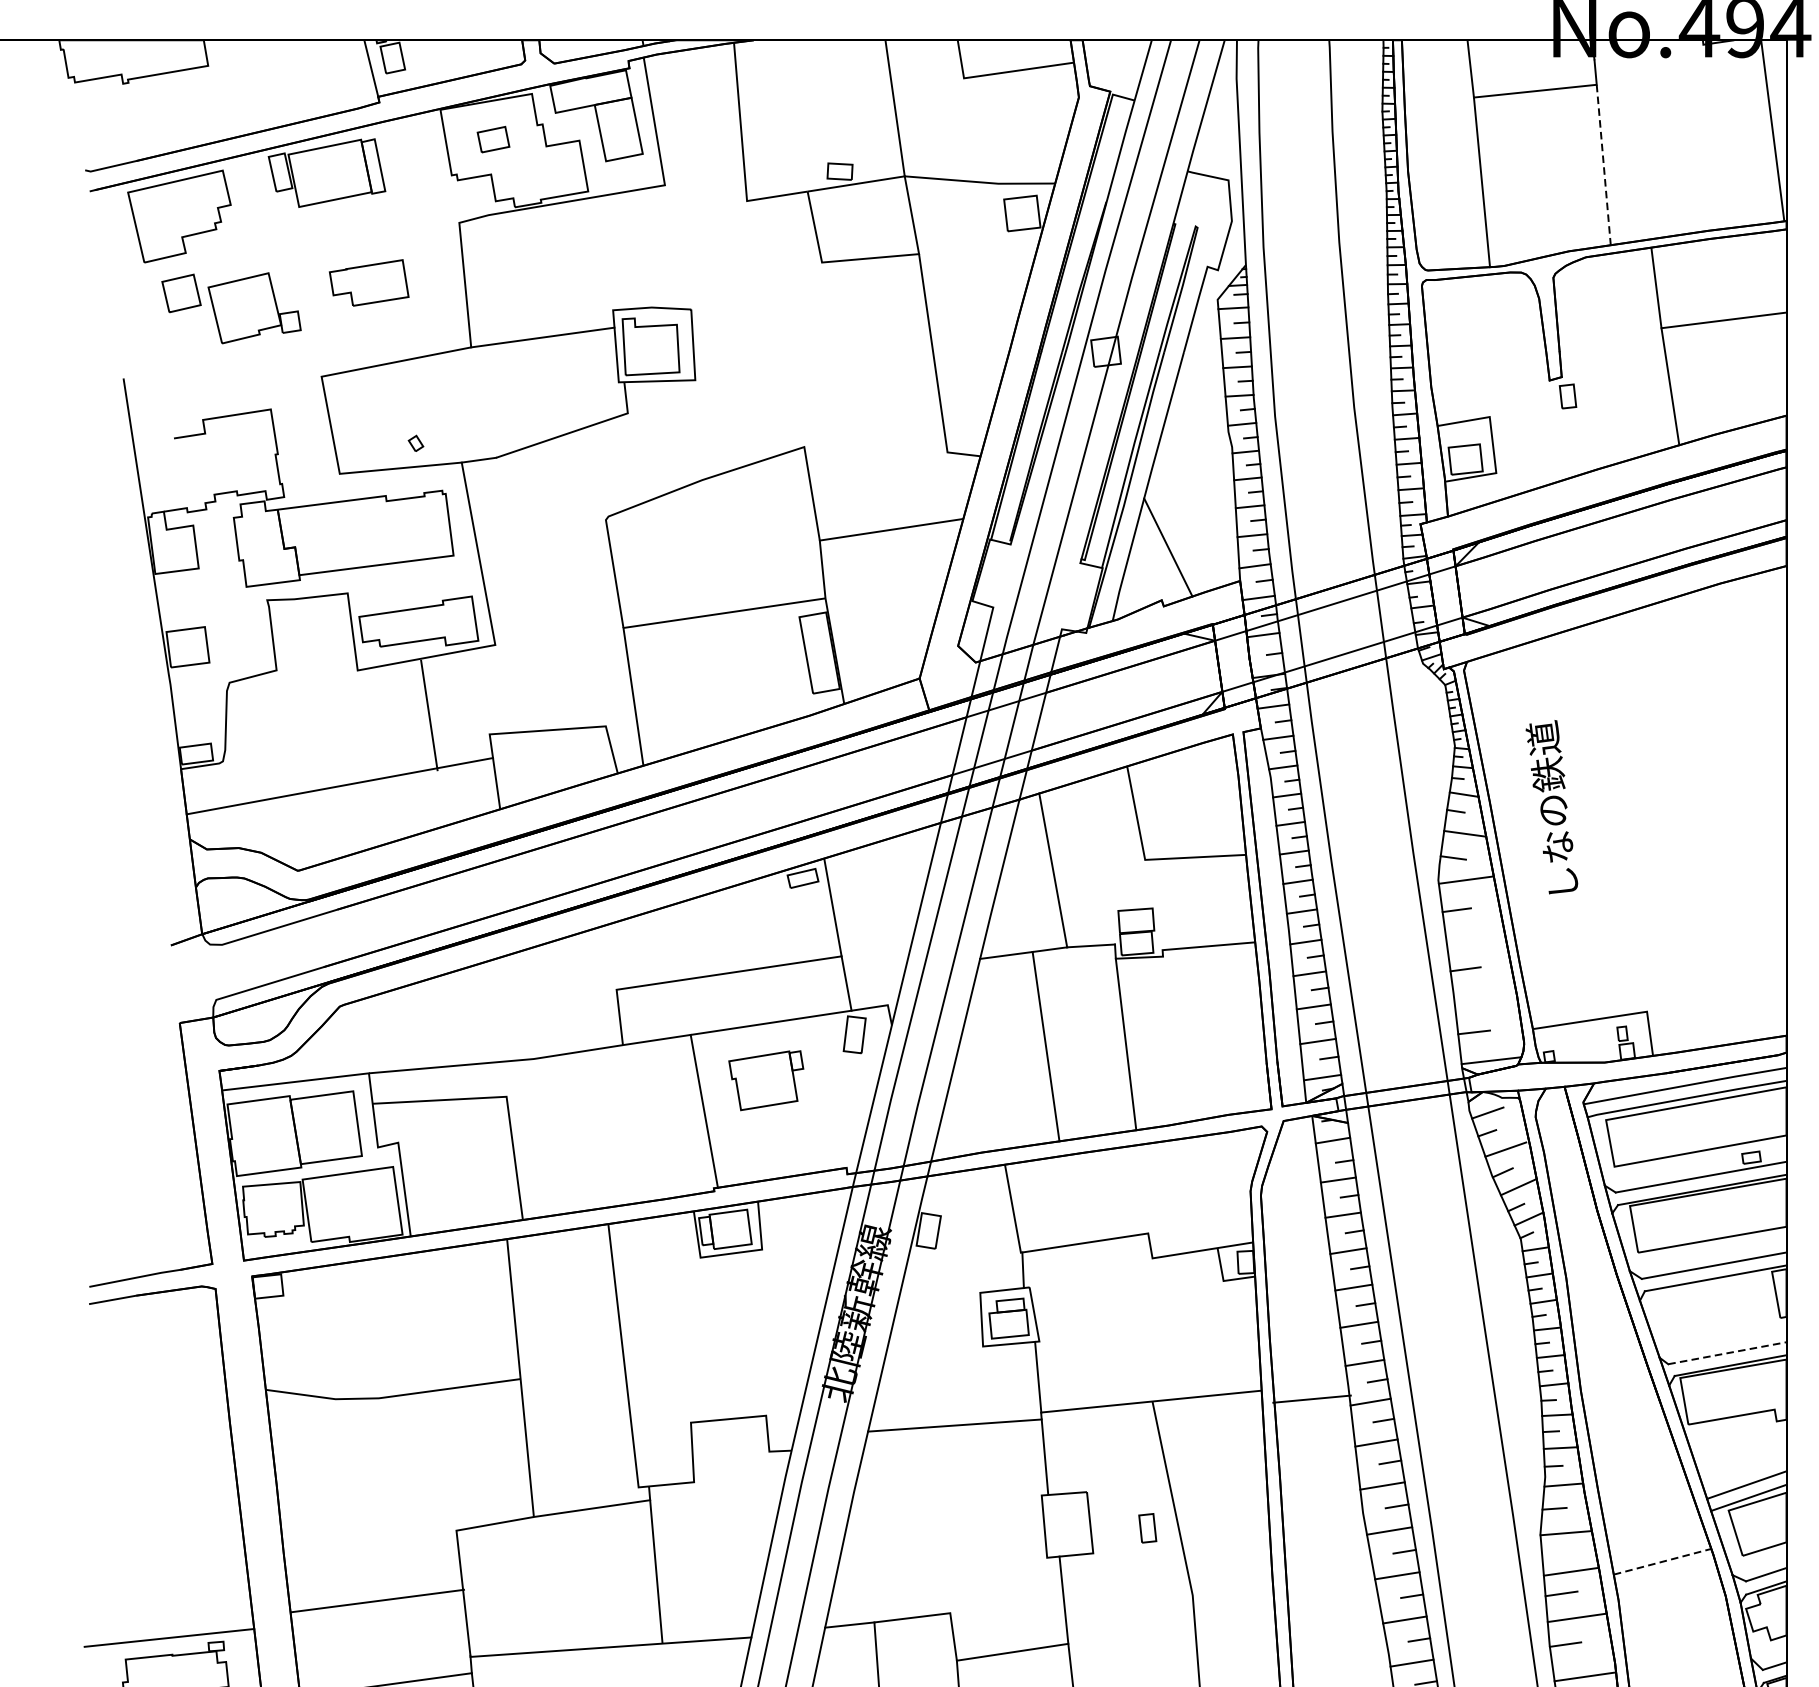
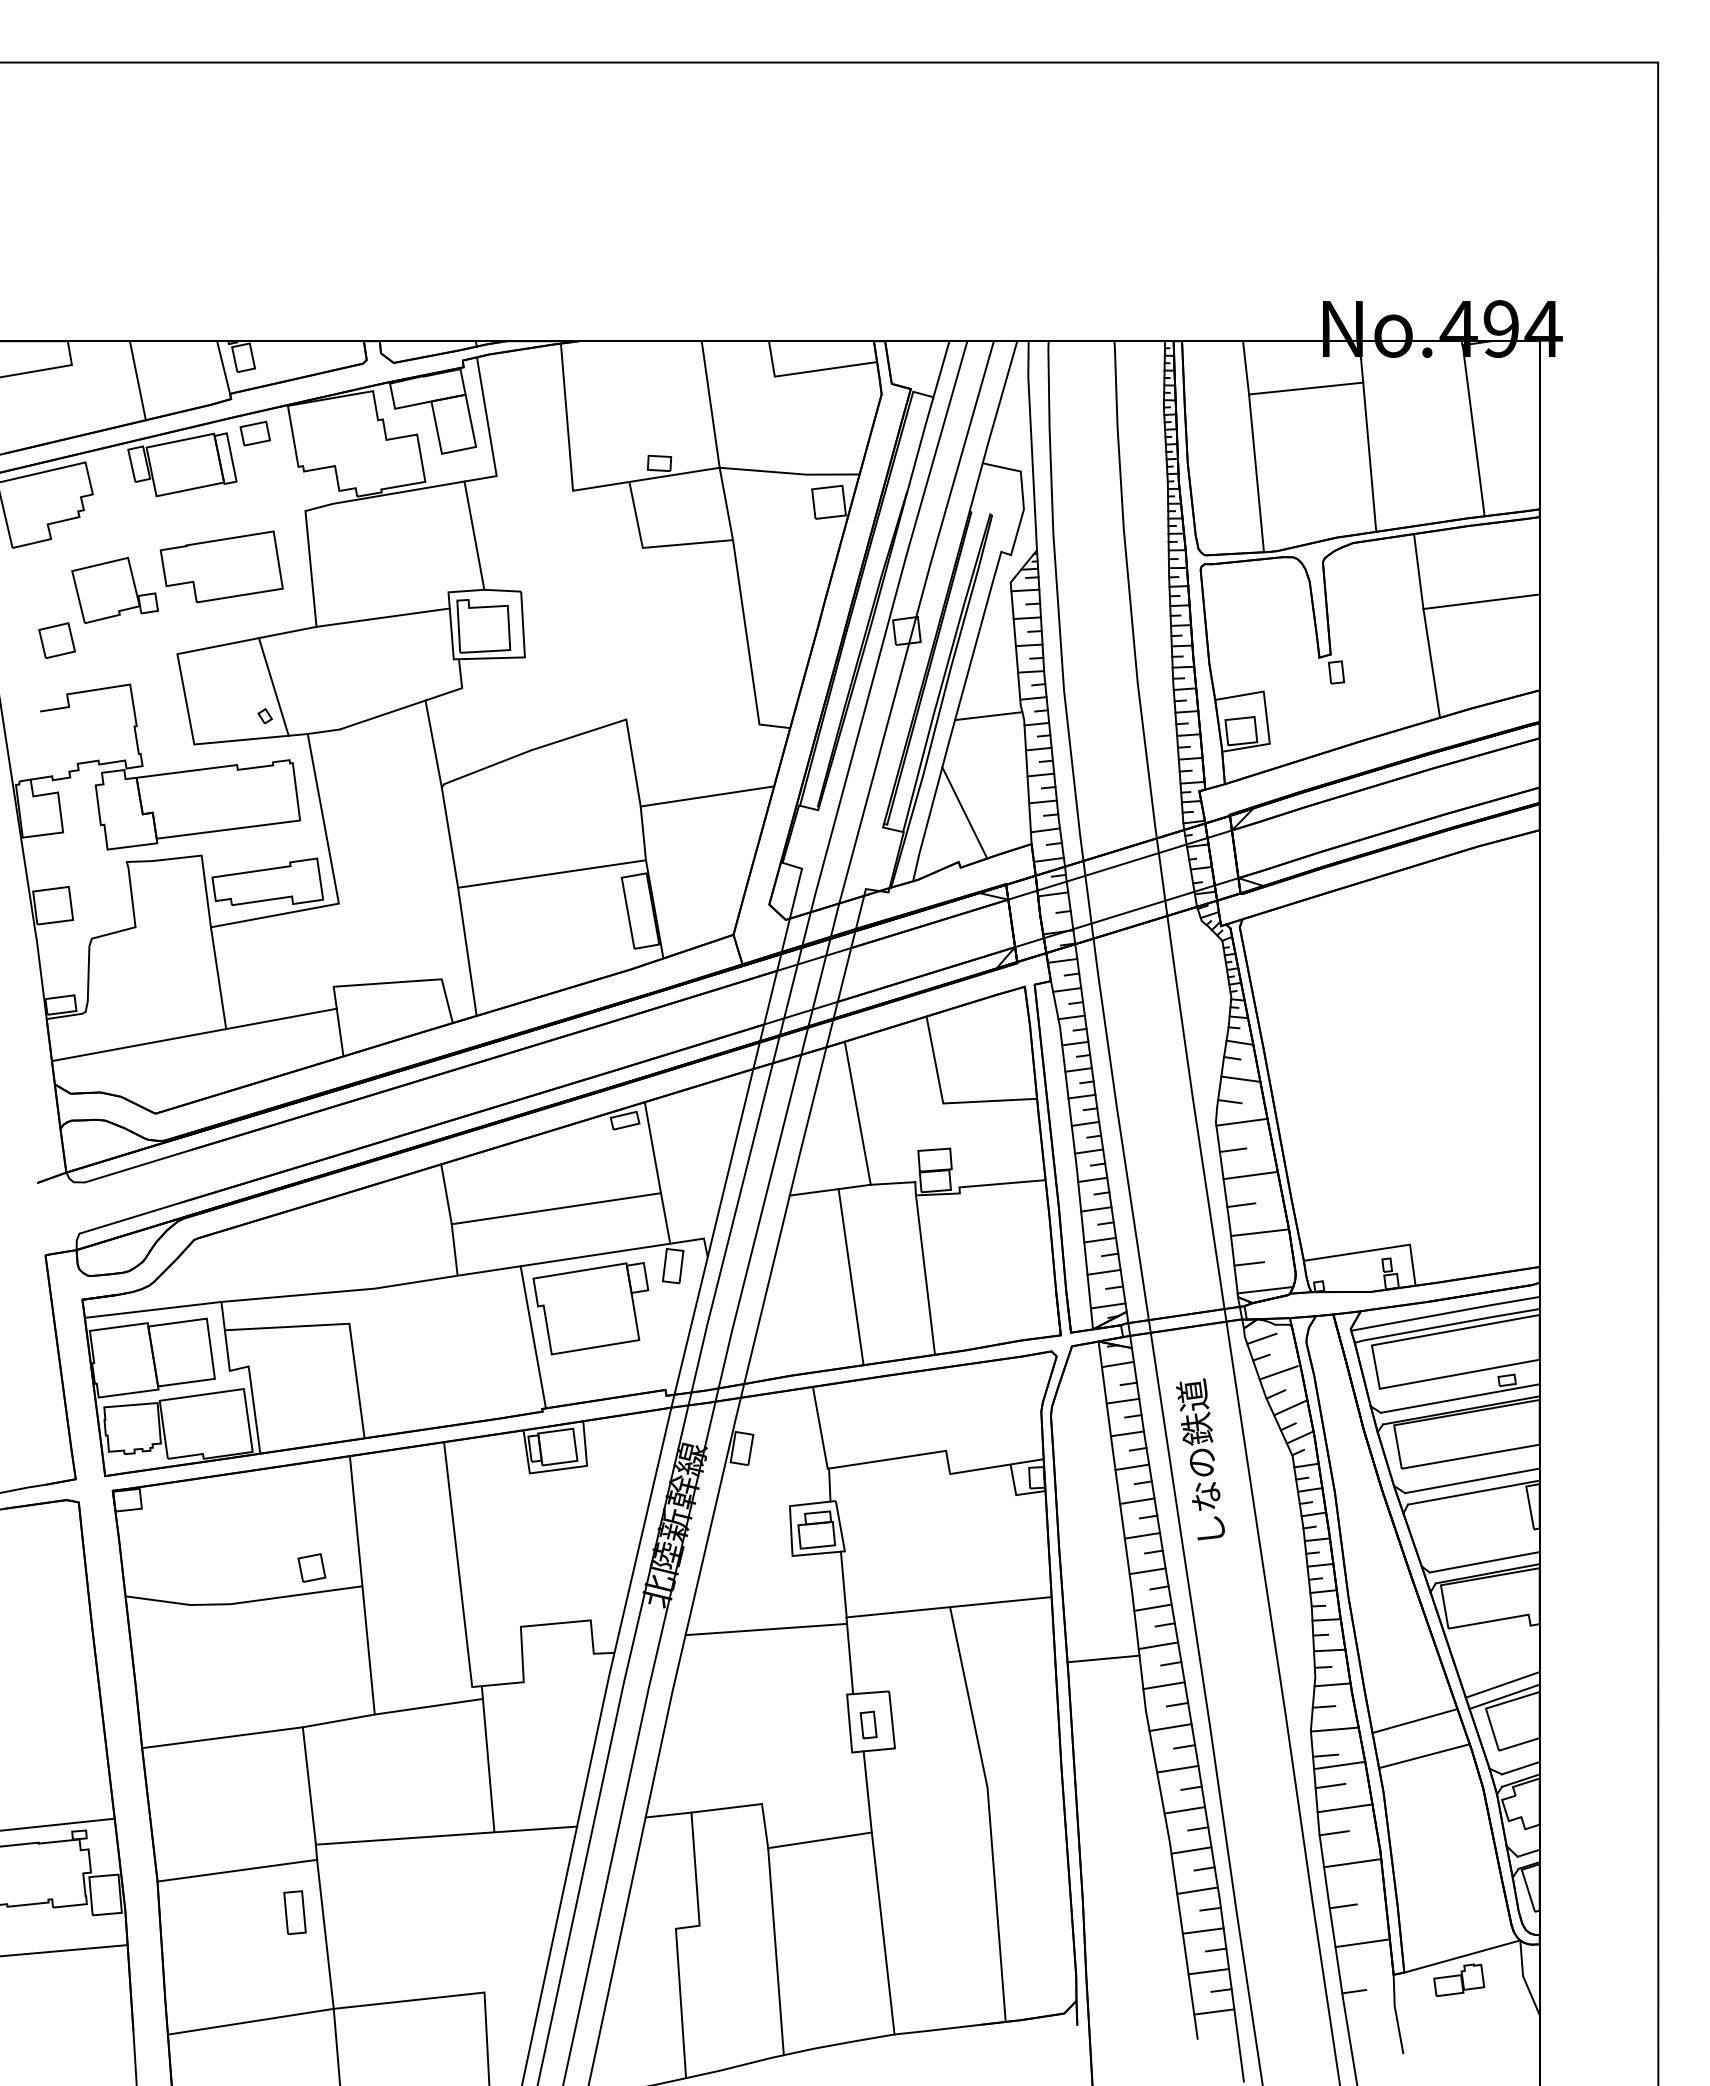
line: (278, 82) -> (137, 380), added
line: (1772, 128) -> (1473, 430), moved
part: (492, 139) -> (254, 433), moved
line: (1603, 165) -> (1369, 457), dashed -> solid
line: (641, 249) -> (474, 535), added
part: (369, 282) -> (221, 566), size x1.67
part: (180, 293) -> (56, 640), moved
line: (424, 411) -> (273, 686), added
line: (1193, 443) -> (988, 716), added
line: (597, 472) -> (433, 743), added
line: (429, 715) -> (218, 978), moved
text: (1551, 807) -> (1200, 1459), moved
line: (1475, 937) -> (1250, 1175), added
line: (610, 957) -> (446, 1194), added
line: (1486, 998) -> (1260, 1232), added
part: (765, 1080) -> (590, 1308), size x1.67
line: (1727, 1353) -> (1484, 1562), dashed -> solid
part: (465, 1358) -> (311, 1567), added
line: (1312, 1398) -> (1103, 1658), moved
line: (1651, 1523) -> (1414, 1720), added
part: (1147, 1527) -> (868, 1724), moved
line: (1556, 1561) -> (1325, 1755), added
line: (1662, 1562) -> (1424, 1756), dashed -> solid
line: (377, 1600) -> (222, 1737), moved

